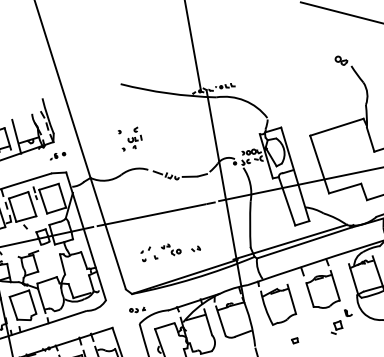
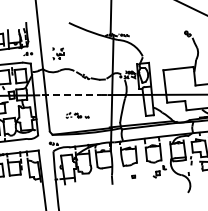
part: (130, 138) -> (58, 53), moved
line: (152, 215) -> (71, 95), solid -> dashed
part: (170, 249) -> (77, 115), size x0.7

